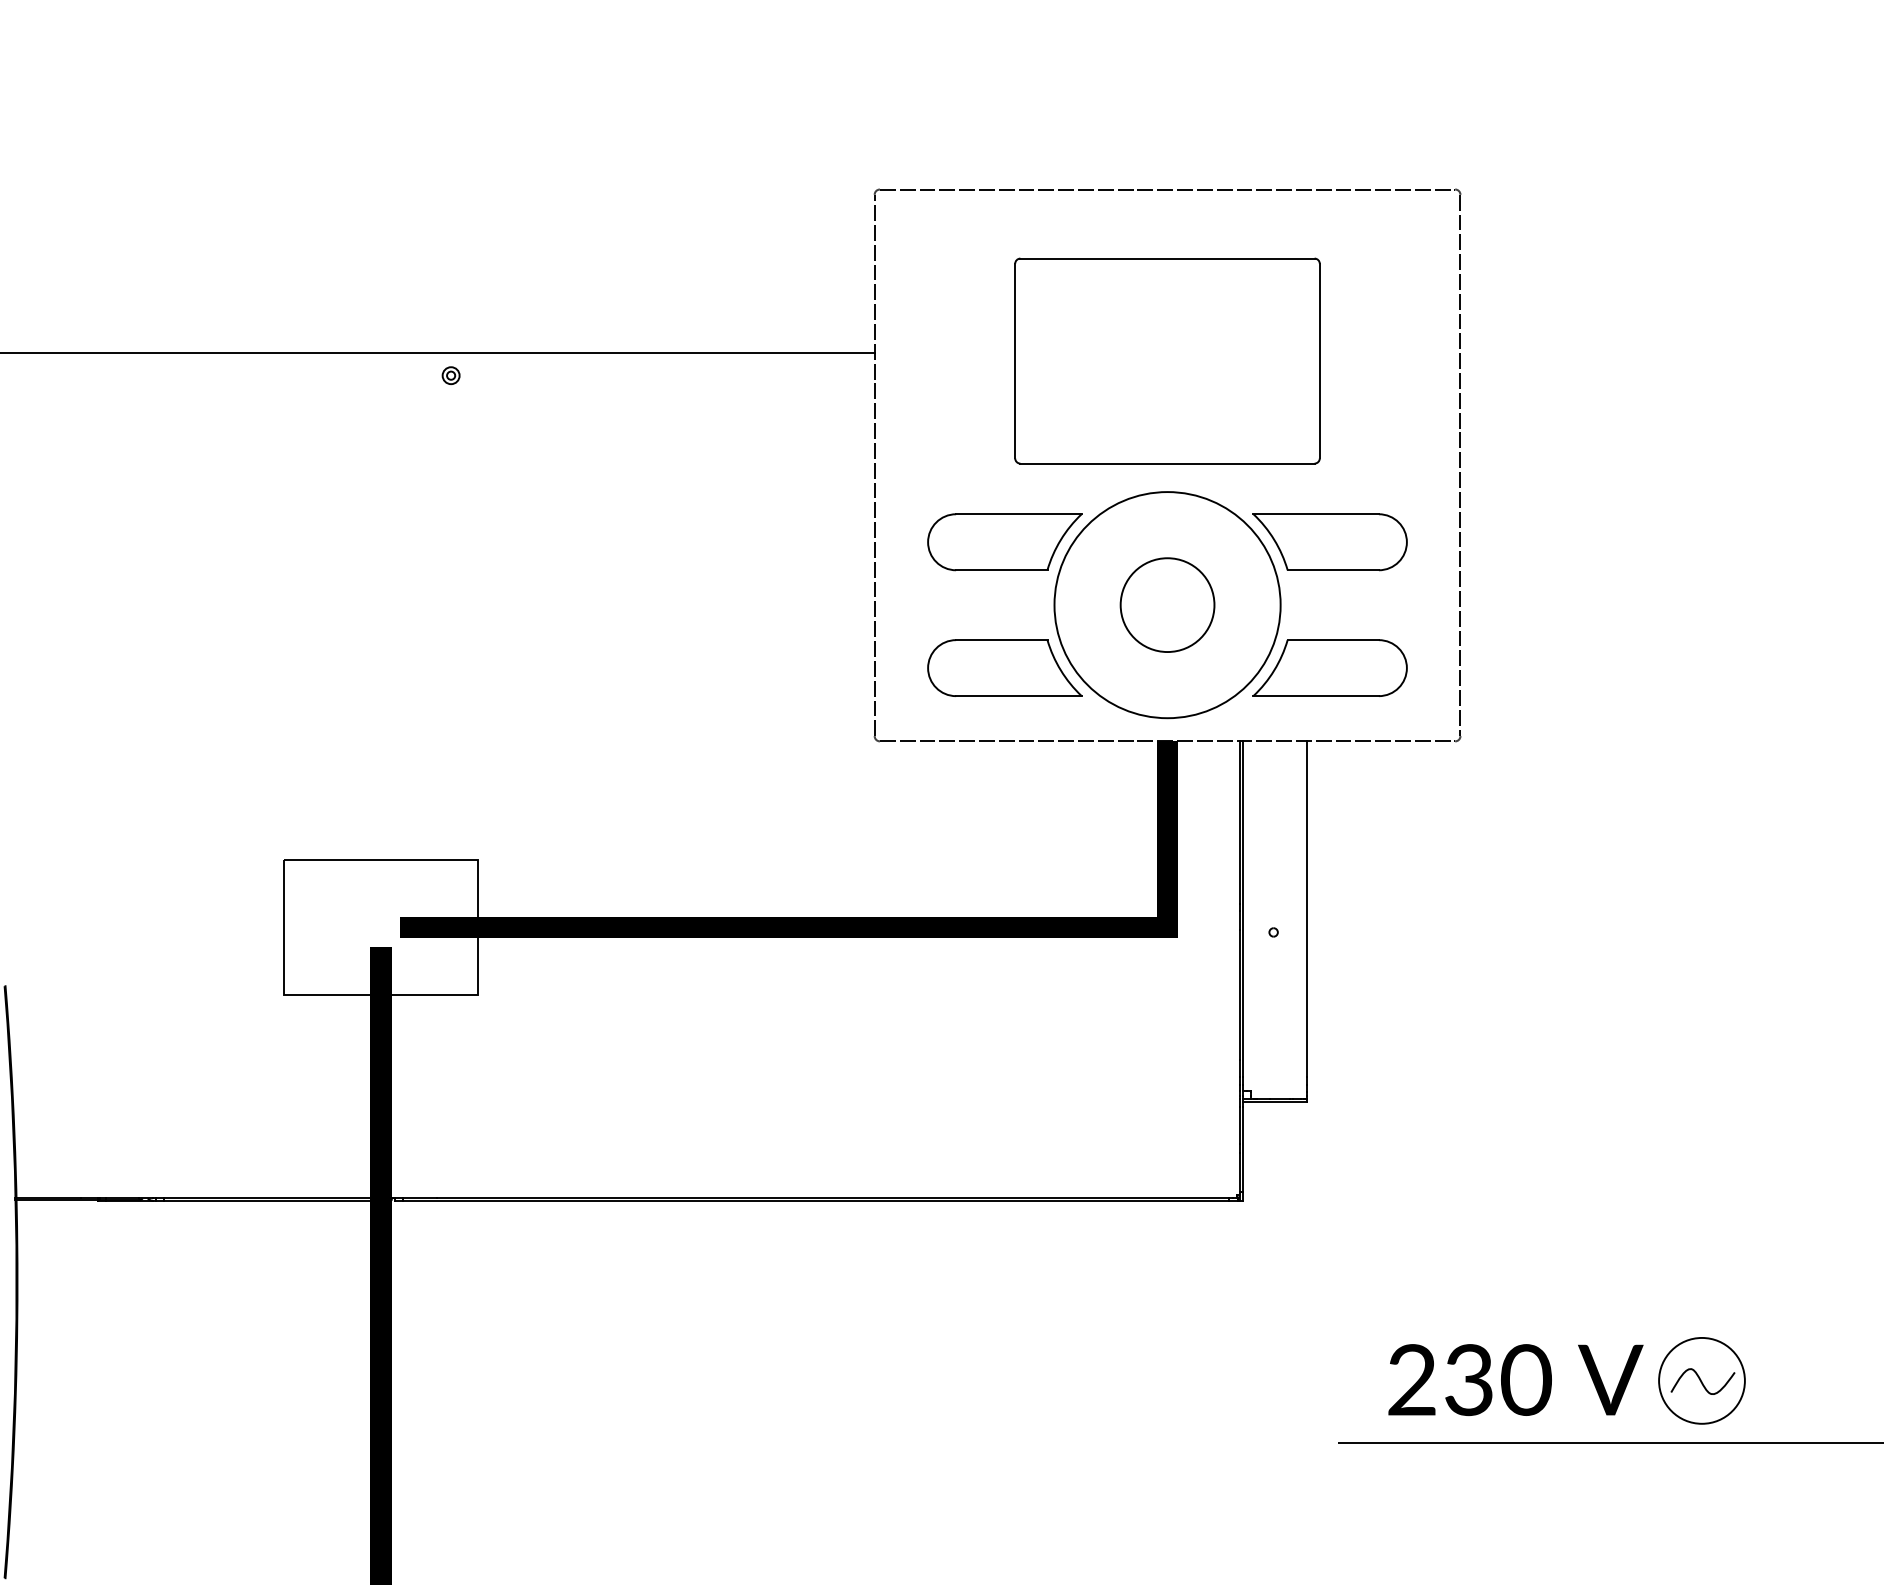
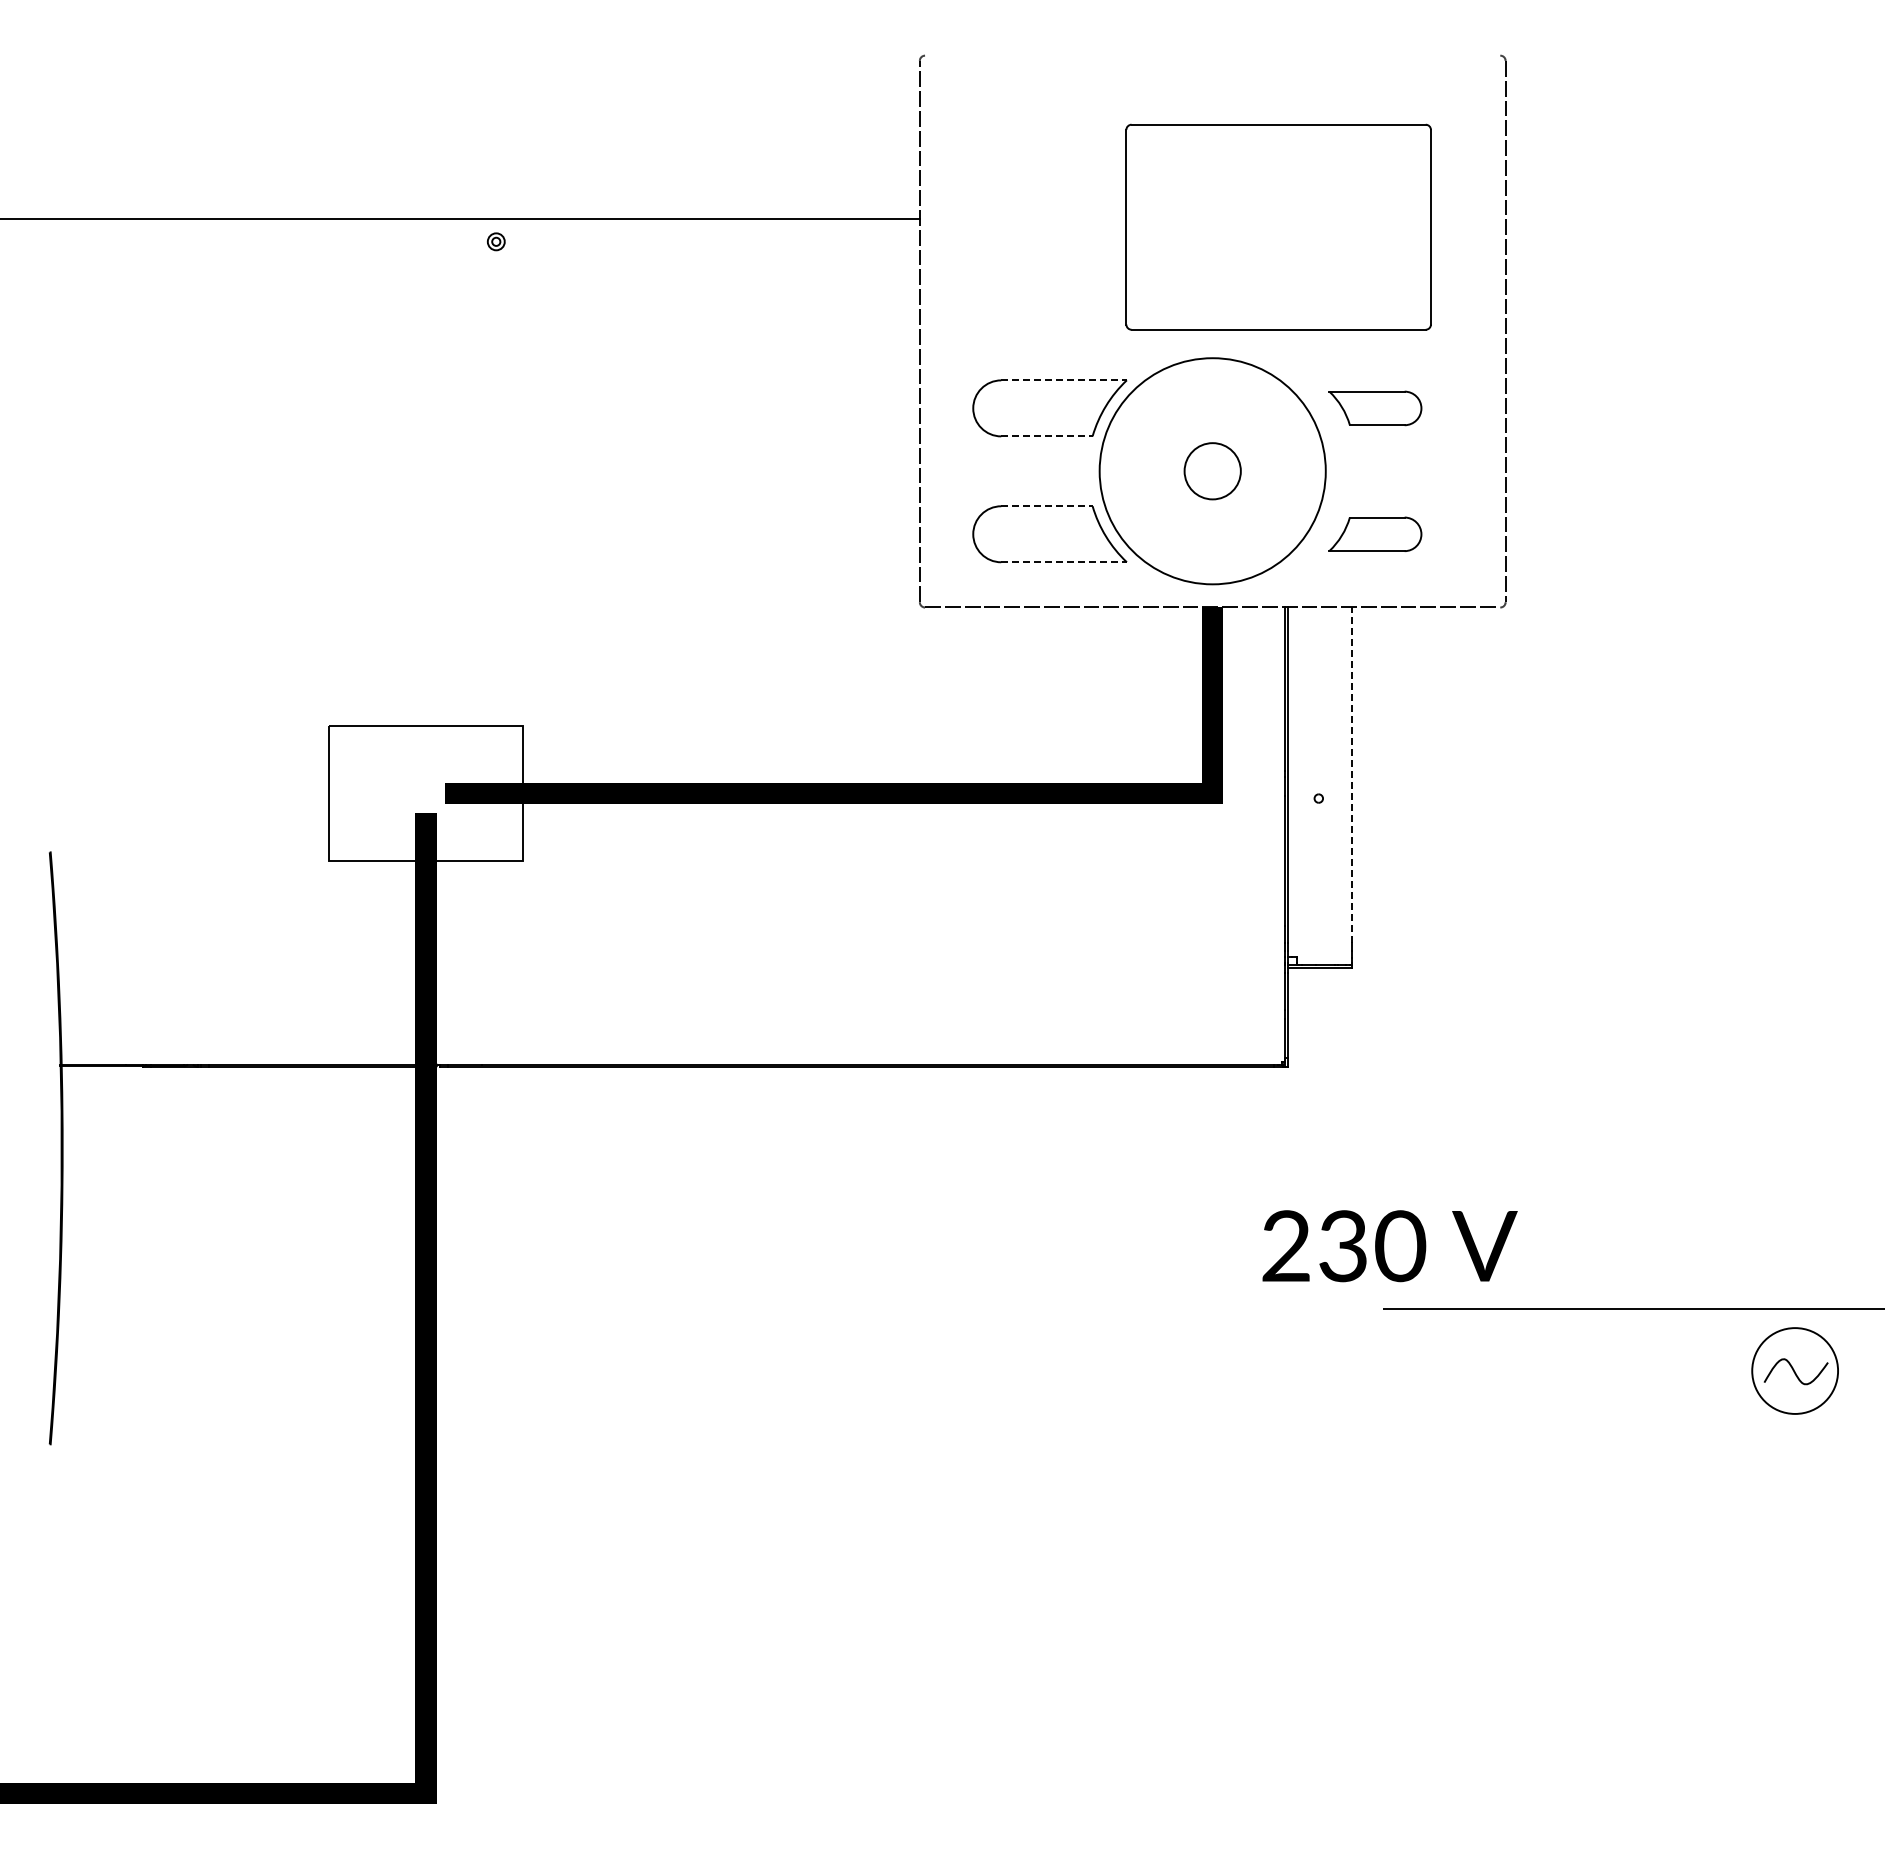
line: (1167, 189) -> (1212, 55), removed
part: (1167, 360) -> (1278, 226), moved
line: (1019, 514) -> (1064, 380), solid -> dashed
part: (1330, 542) -> (1375, 408), size x0.6
line: (1001, 570) -> (1046, 436), solid -> dashed
circle: (1167, 605) -> (1212, 471), size x0.6
line: (1001, 640) -> (1046, 506), solid -> dashed
part: (1330, 668) -> (1375, 534), size x0.6
line: (1019, 696) -> (1064, 562), solid -> dashed
line: (1307, 909) -> (1352, 775), solid -> dashed
text: (1515, 1380) -> (1389, 1246), moved
part: (1701, 1380) -> (1794, 1370), moved

